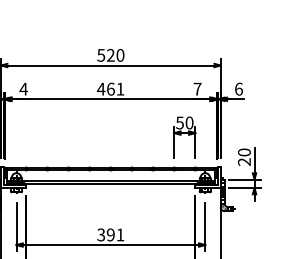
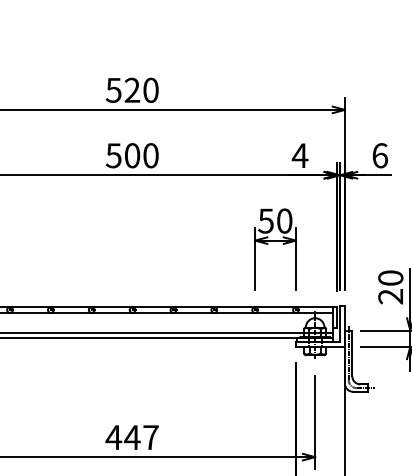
text: (110, 88) -> (131, 154), 461 -> 500
text: (197, 88) -> (299, 154), 7 -> 4
text: (110, 234) -> (131, 436), 391 -> 447

